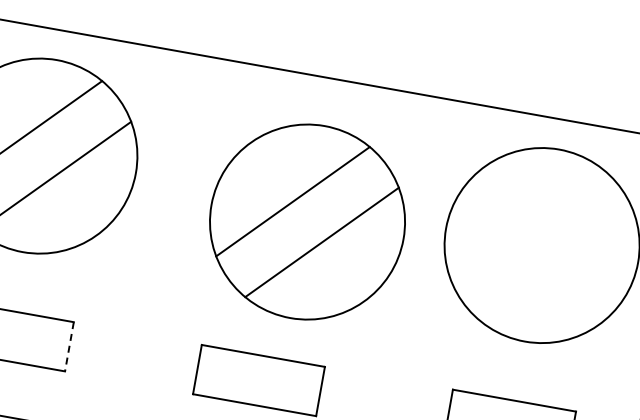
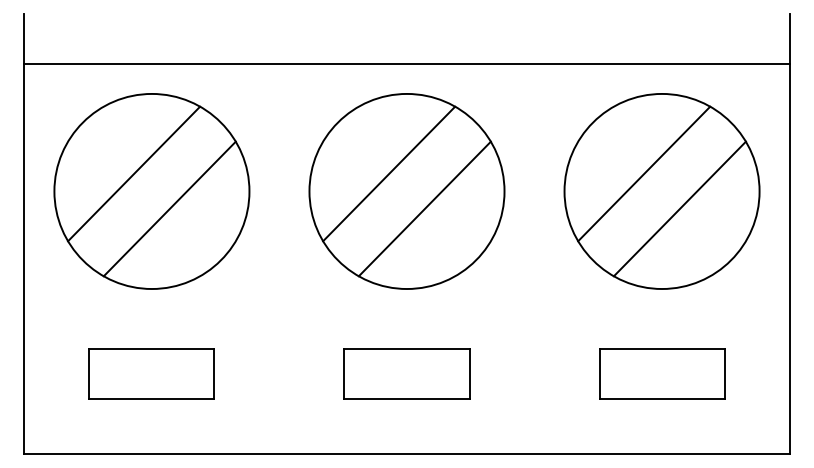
part: (307, 222) -> (406, 191), moved
line: (527, 224) -> (644, 173), added
line: (556, 265) -> (679, 208), added
line: (69, 347) -> (214, 374), dashed -> solid

